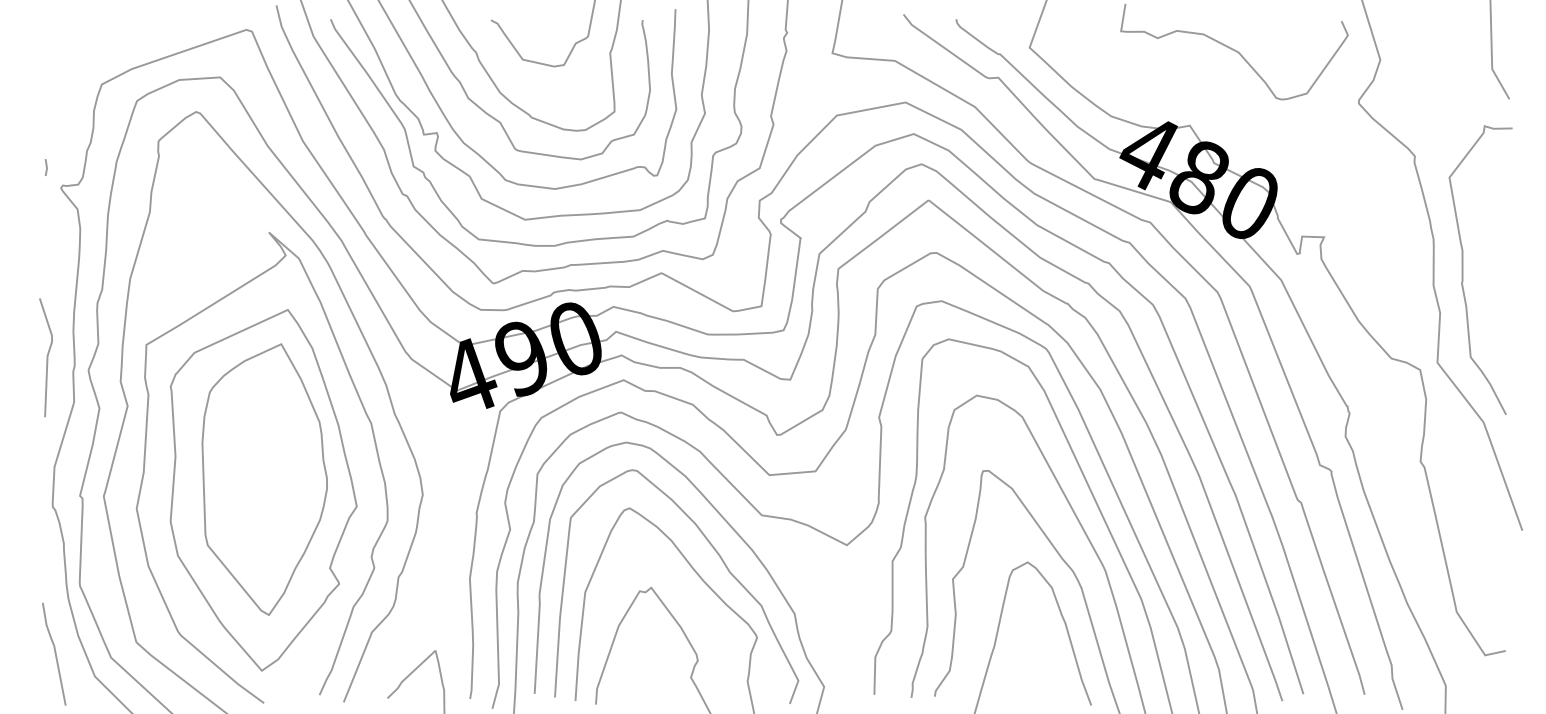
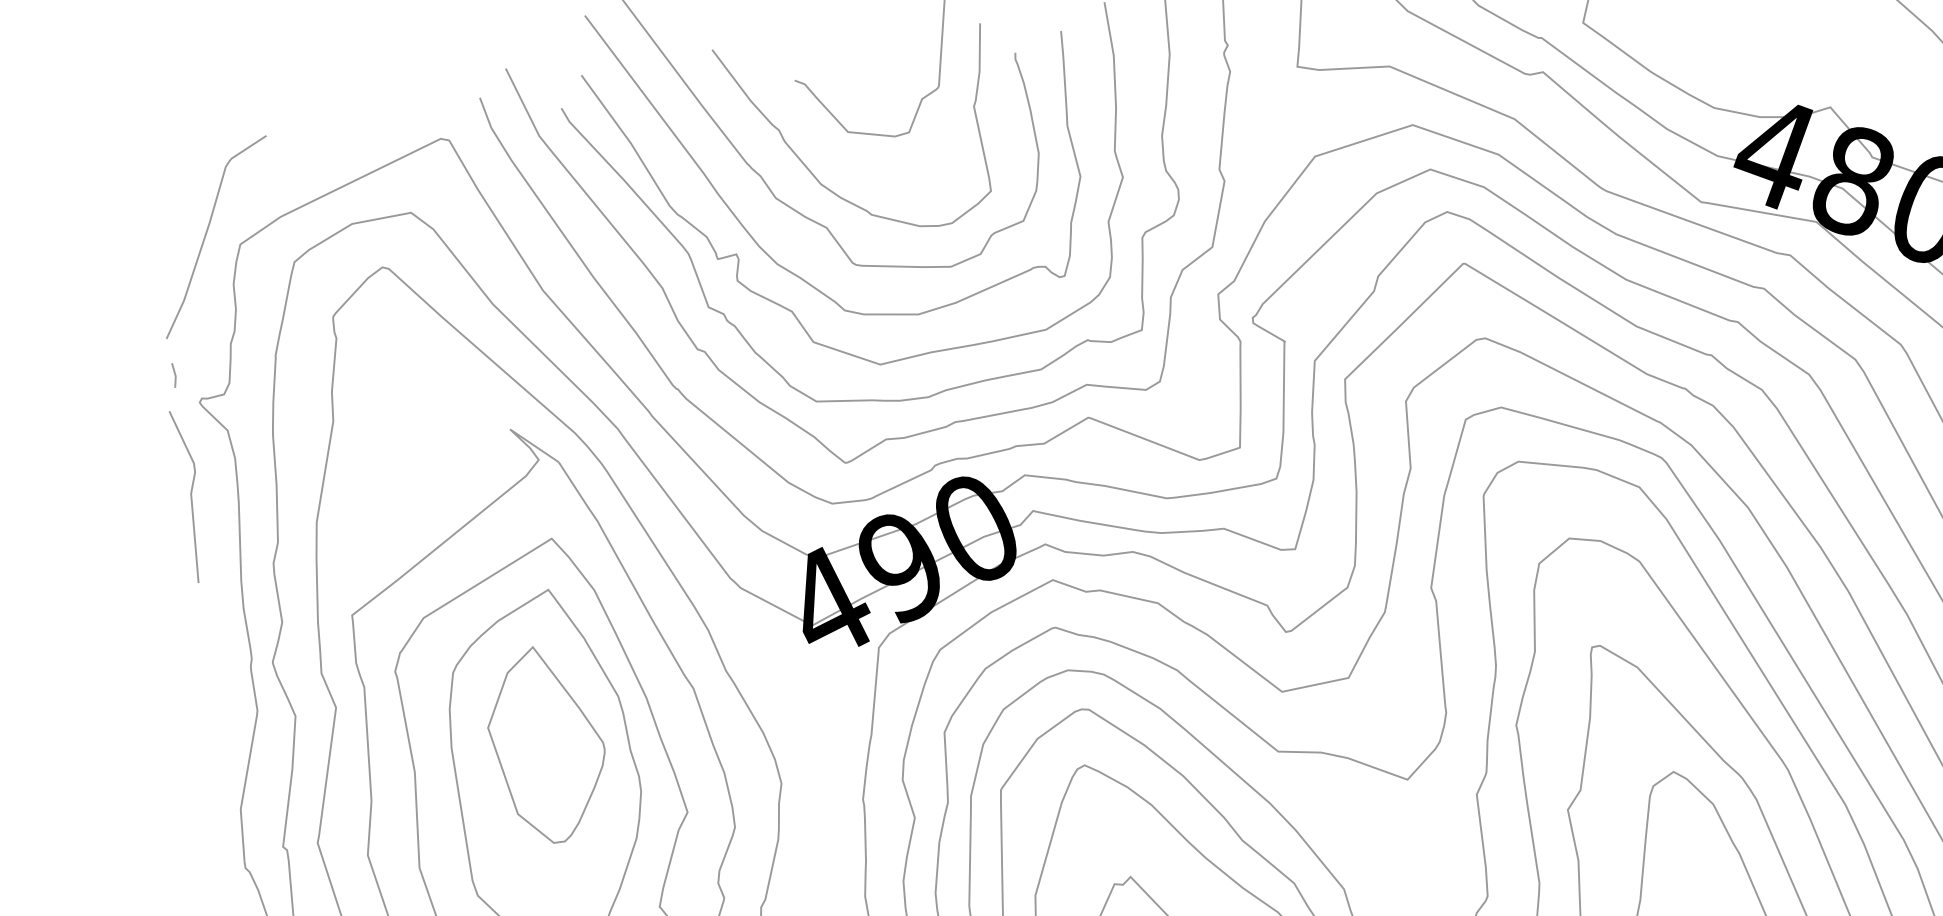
curve: (80, 74) -> (207, 233), added
line: (46, 357) -> (189, 496), moved
part: (267, 448) -> (547, 743), added

